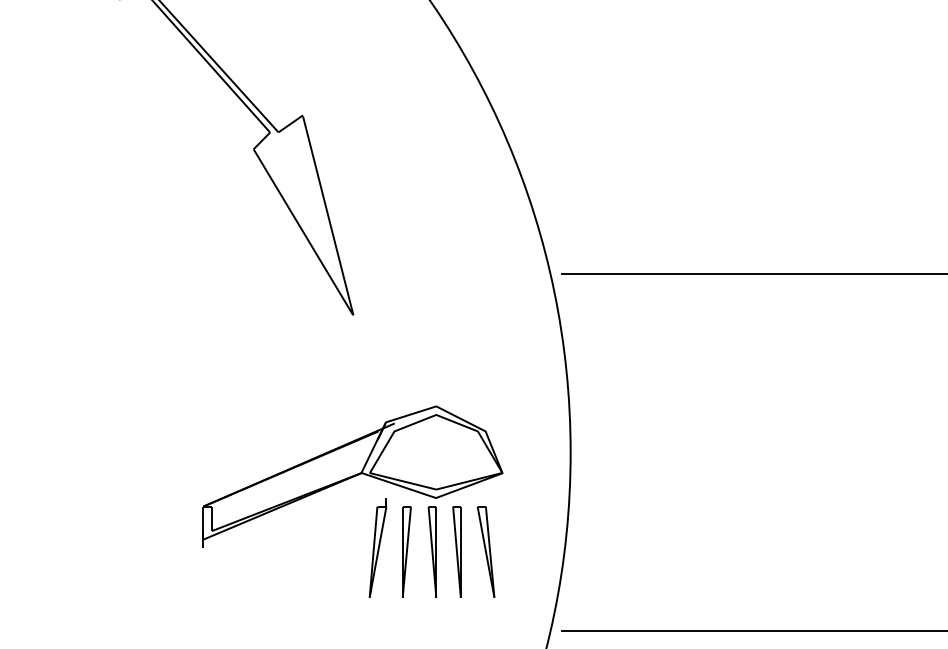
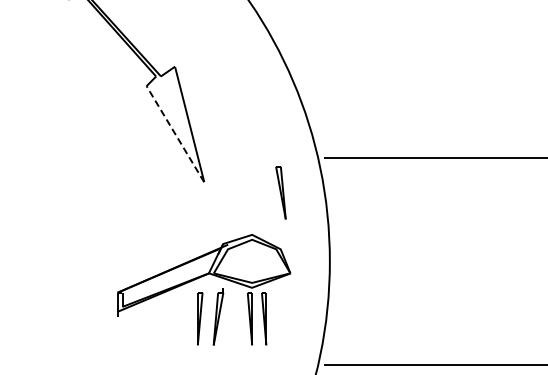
line: (303, 232) -> (175, 134), solid -> dashed
part: (407, 551) -> (200, 318), moved
part: (485, 551) -> (280, 192), moved

